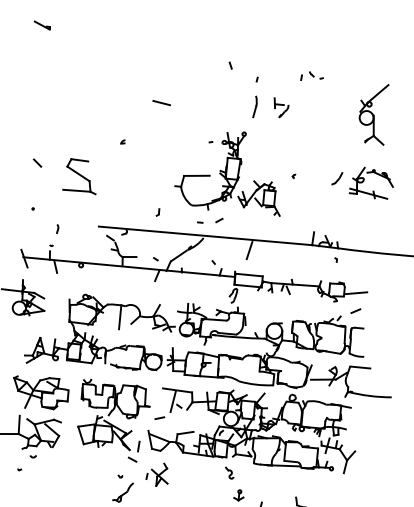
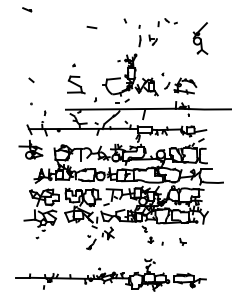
part: (312, 76) -> (167, 22), size x1.67
line: (160, 102) -> (91, 27), moved
part: (81, 175) -> (76, 84), moved
part: (362, 181) -> (180, 85), moved

